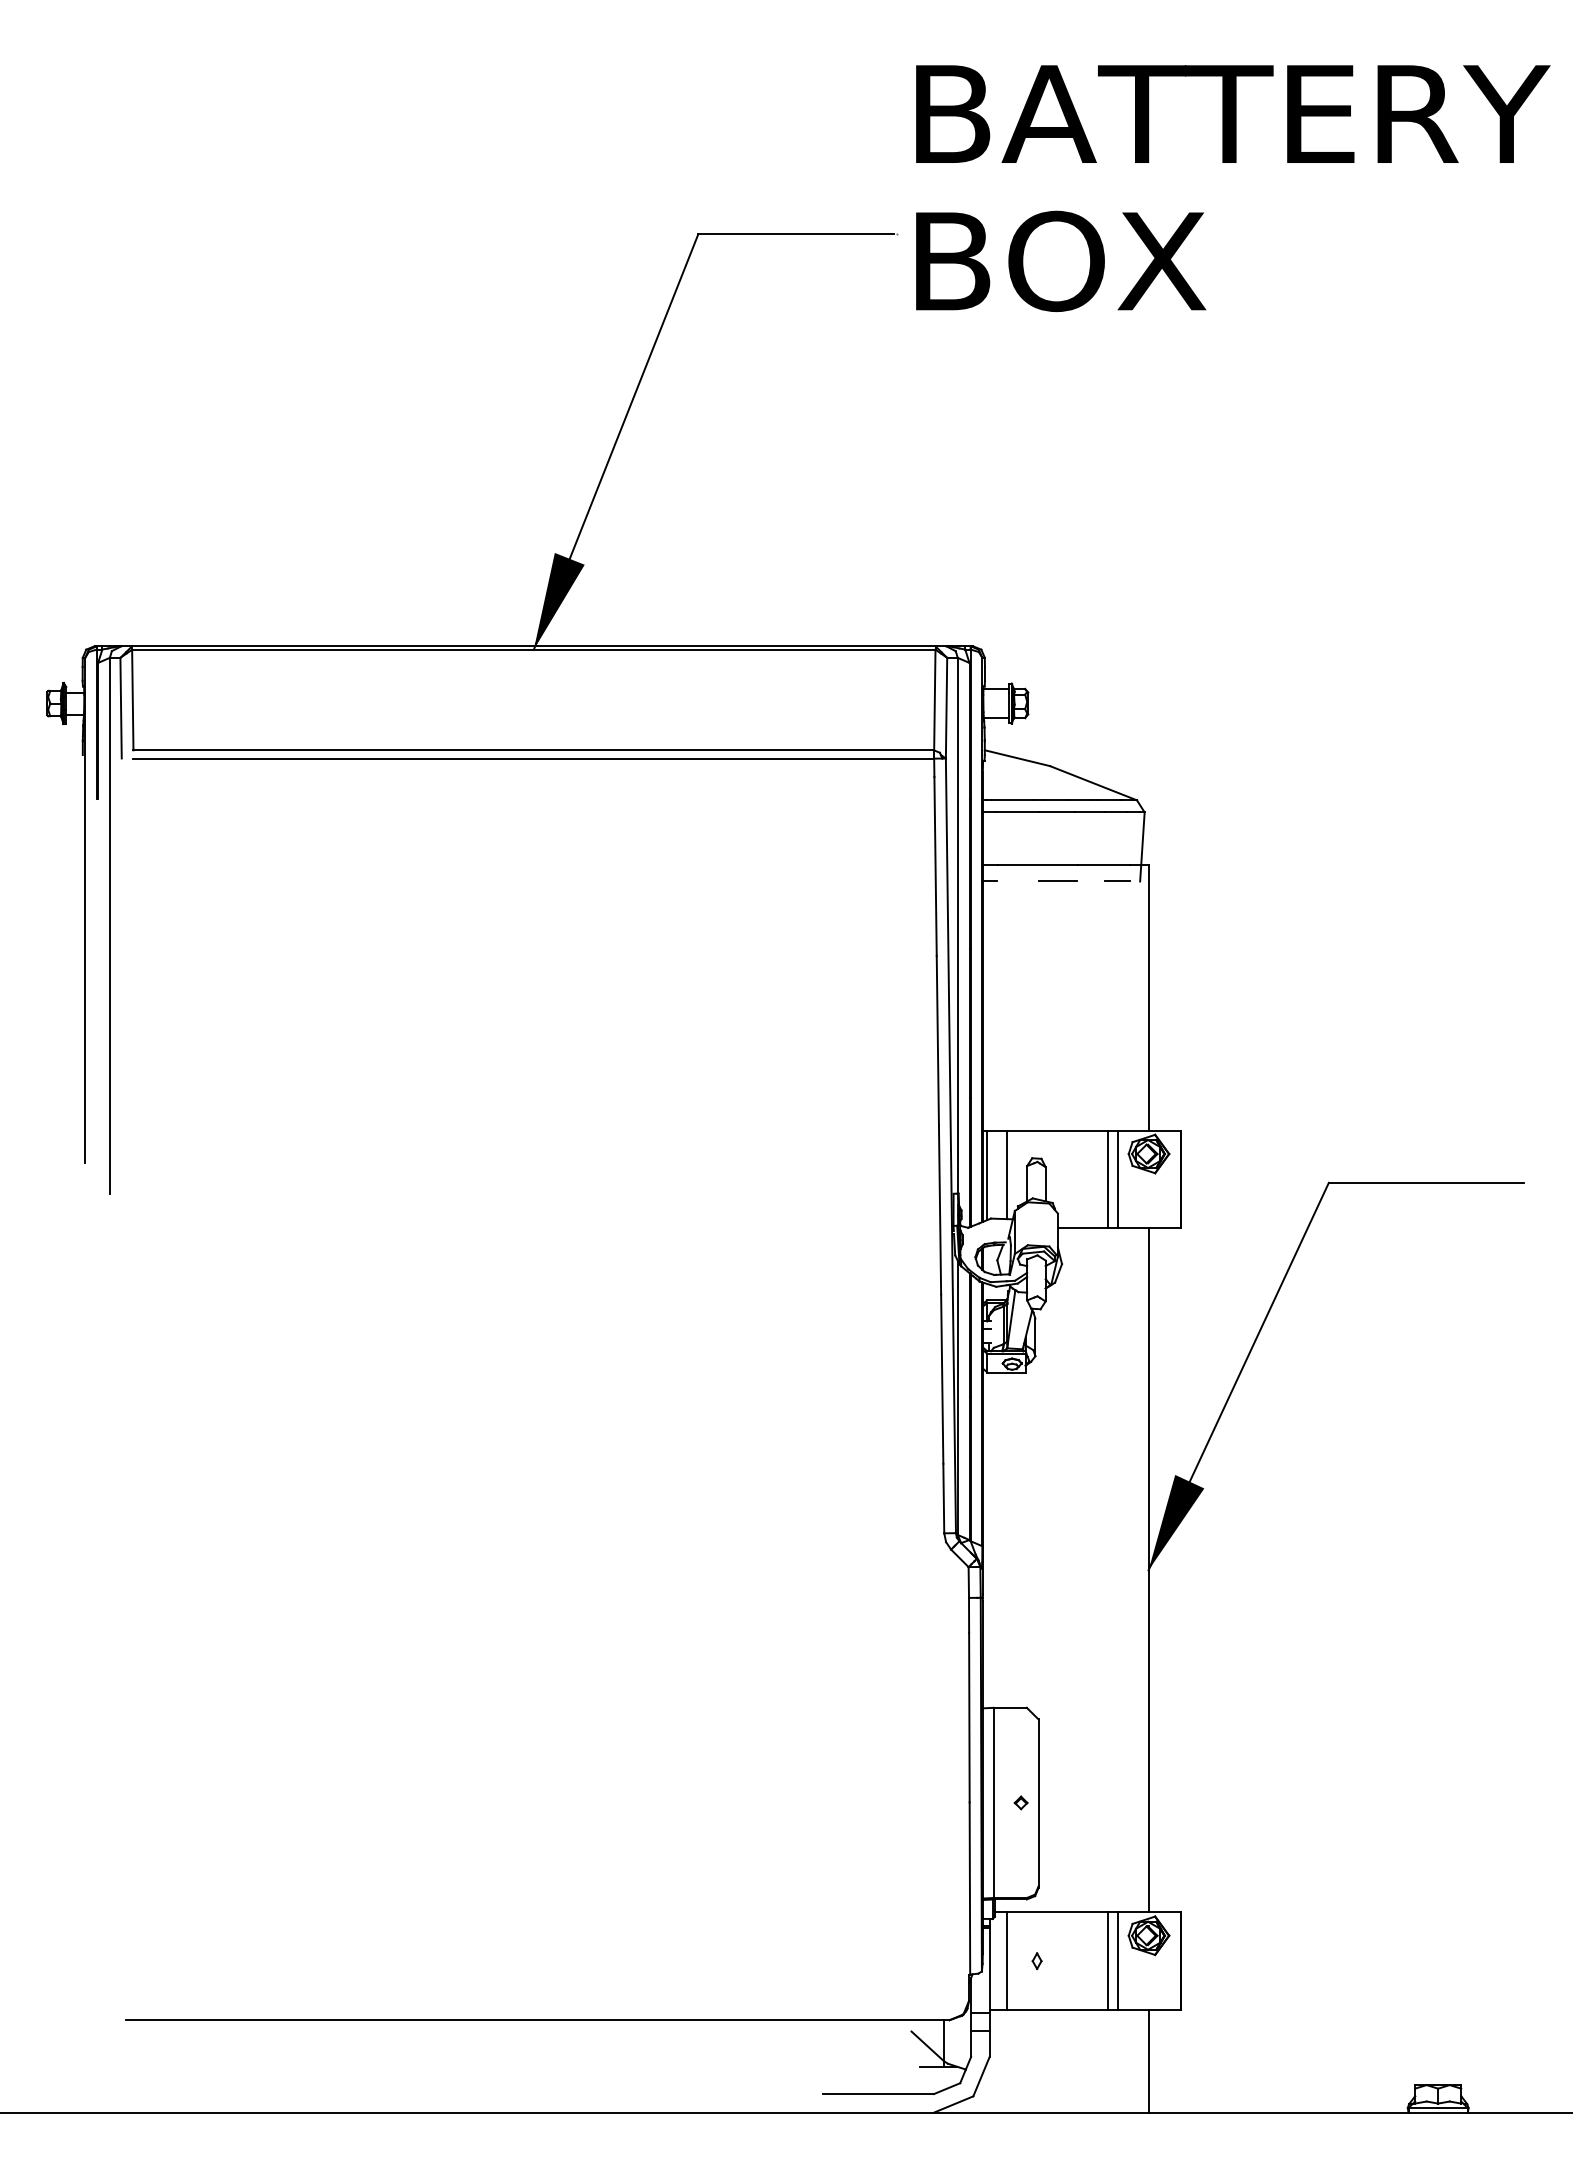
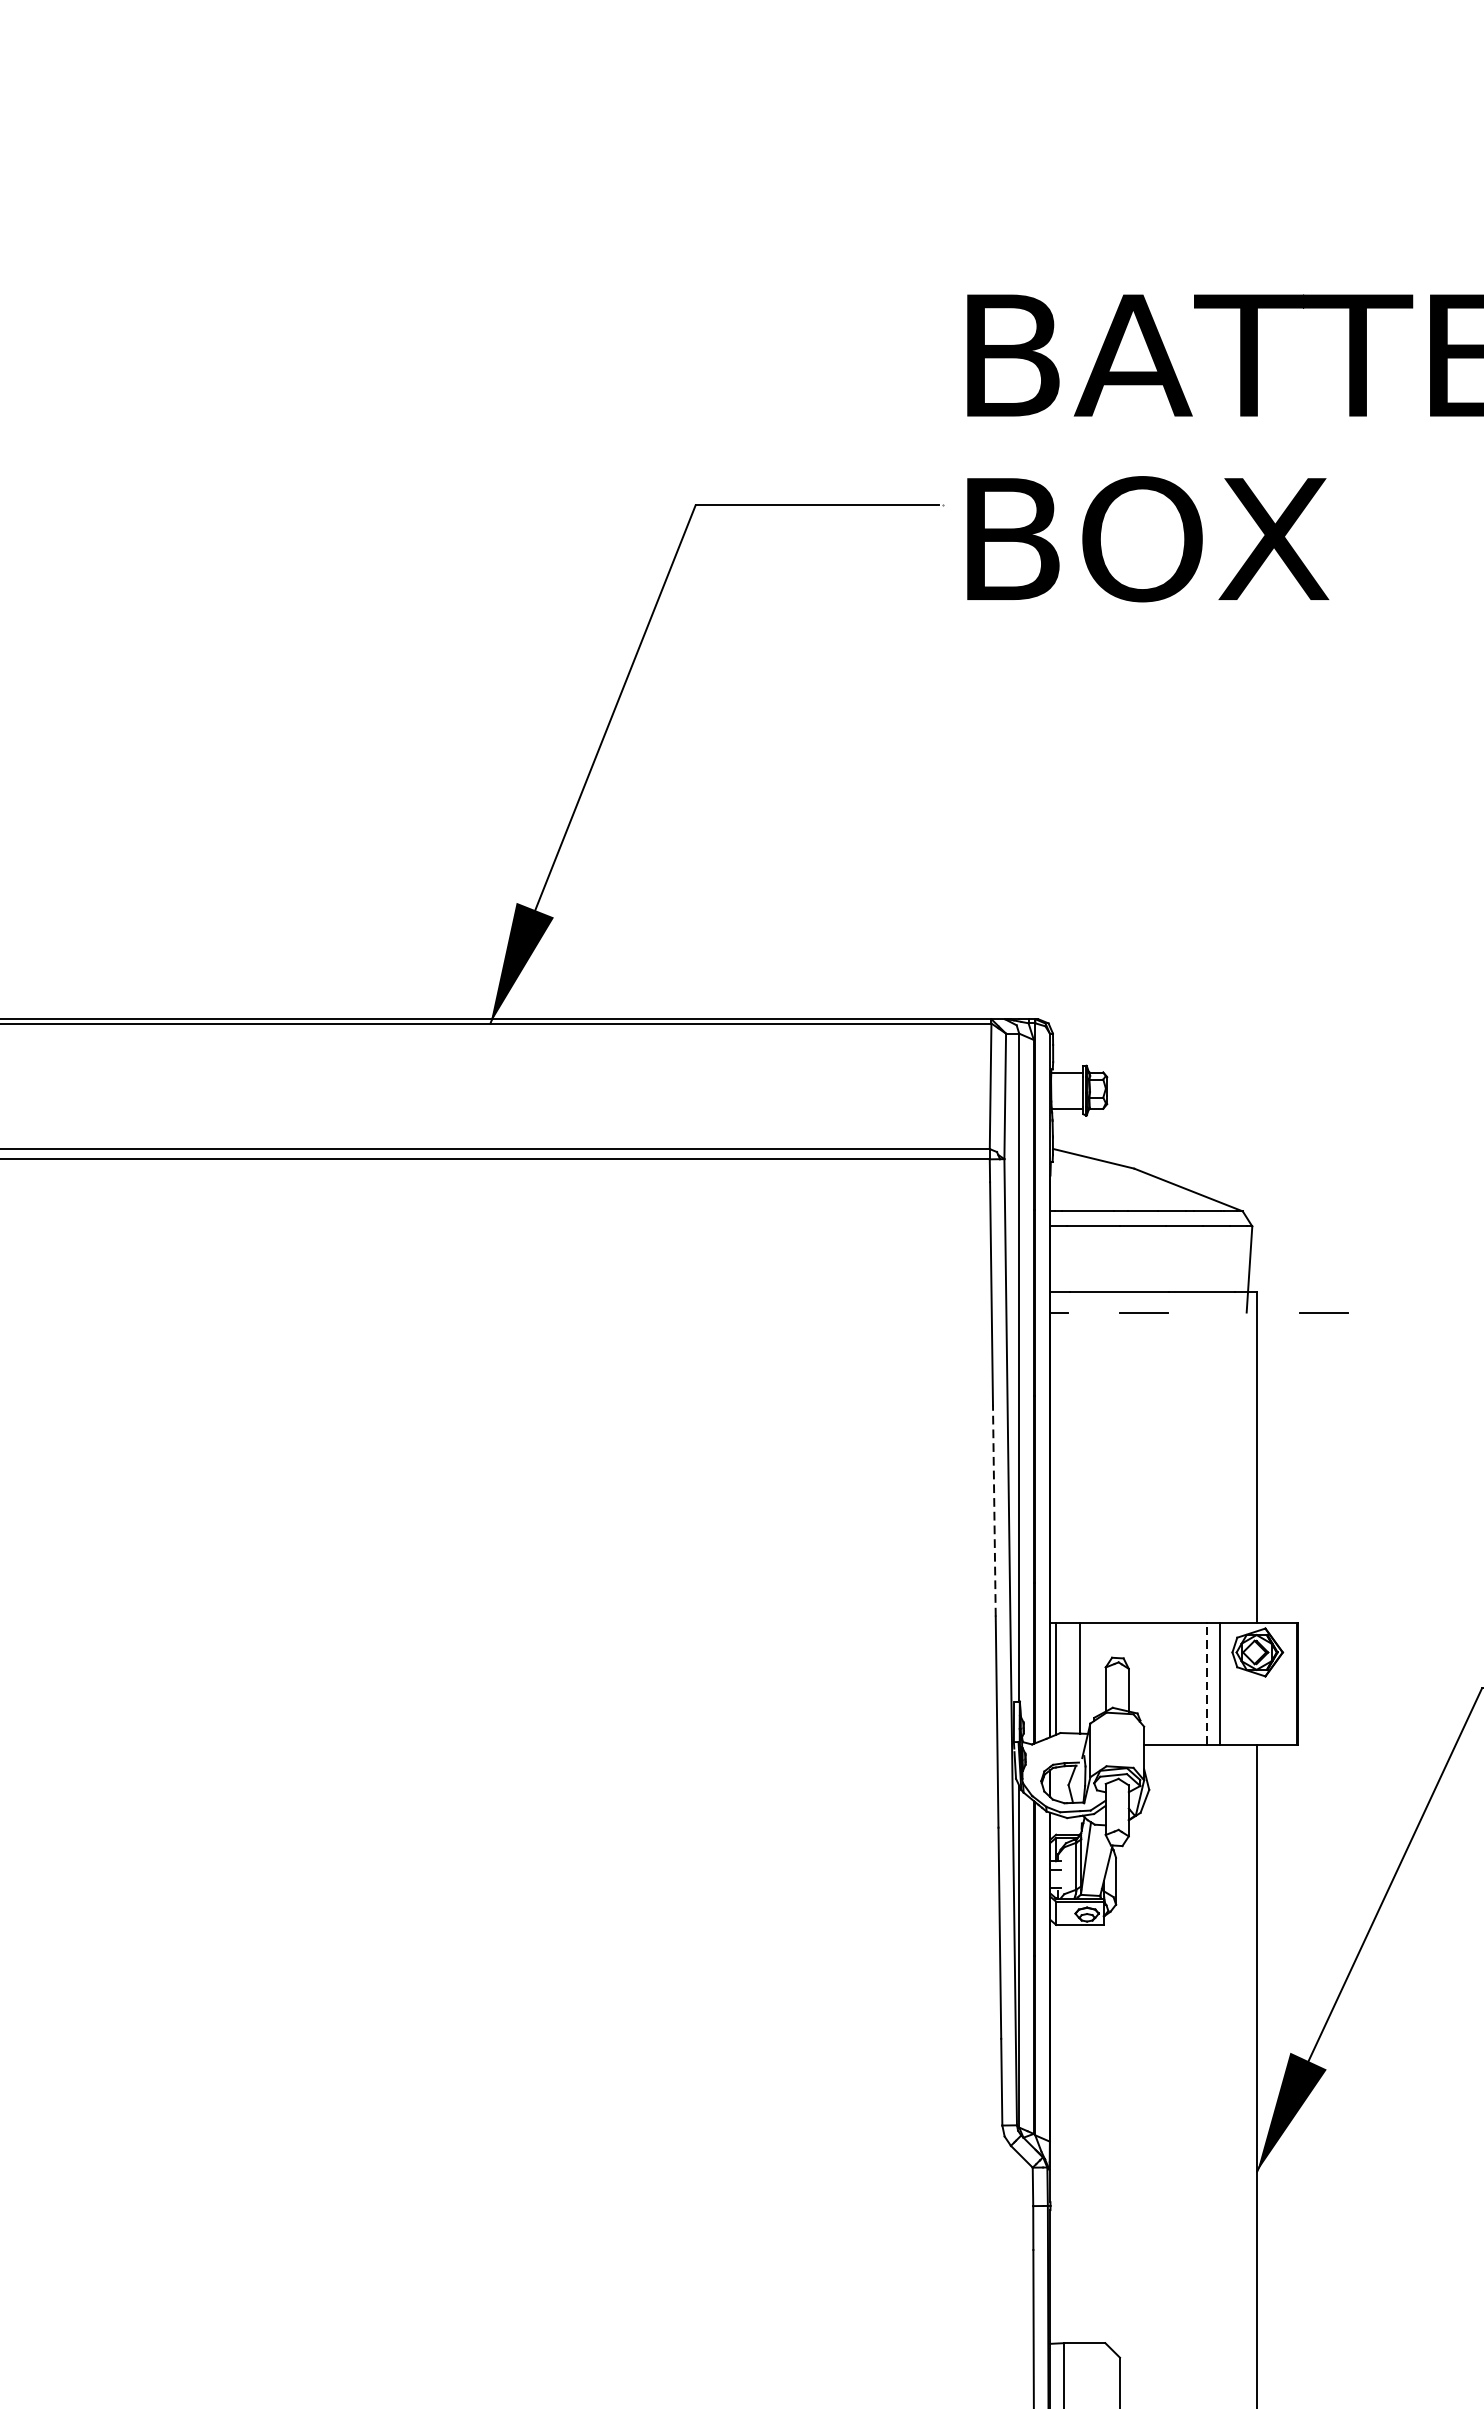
line: (1117, 880) -> (1218, 1311), removed
line: (1201, 880) -> (1323, 1311), added
line: (937, 1040) -> (993, 1510), solid -> dashed
line: (1108, 1179) -> (1207, 1684), solid -> dashed

